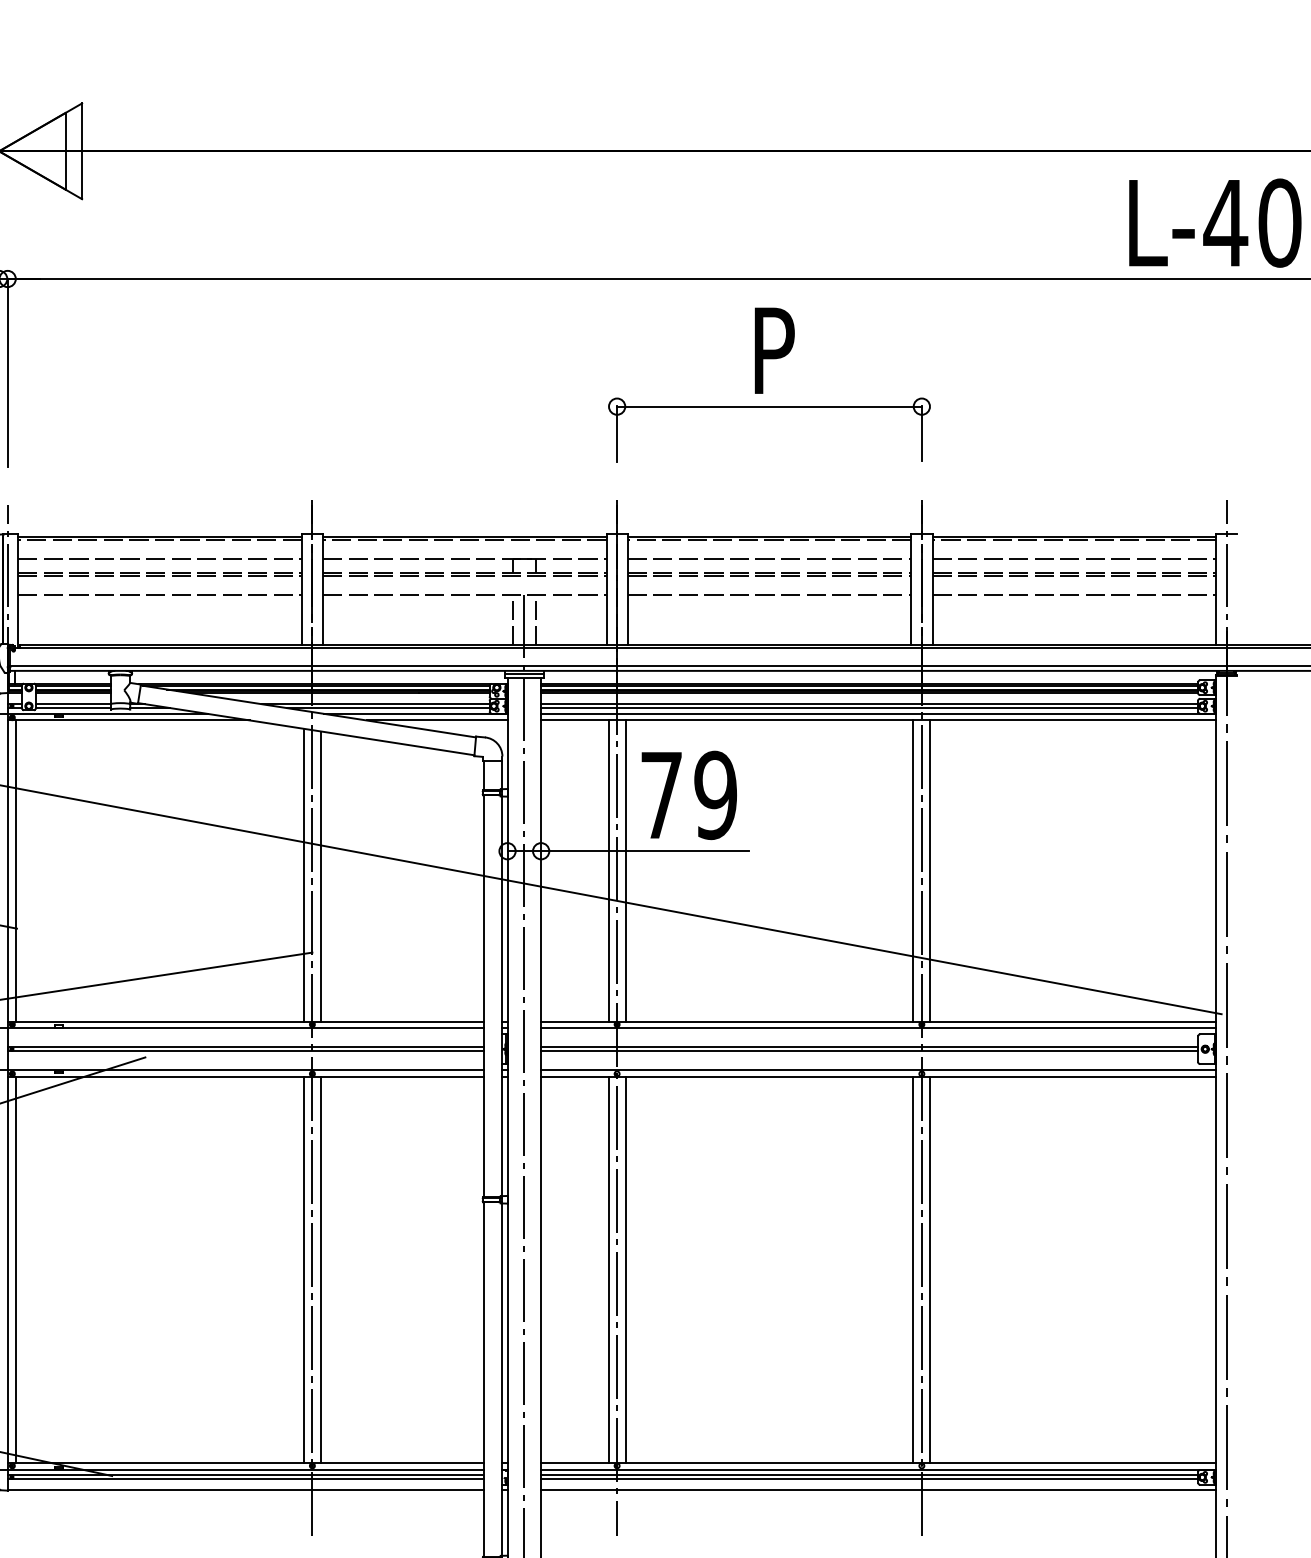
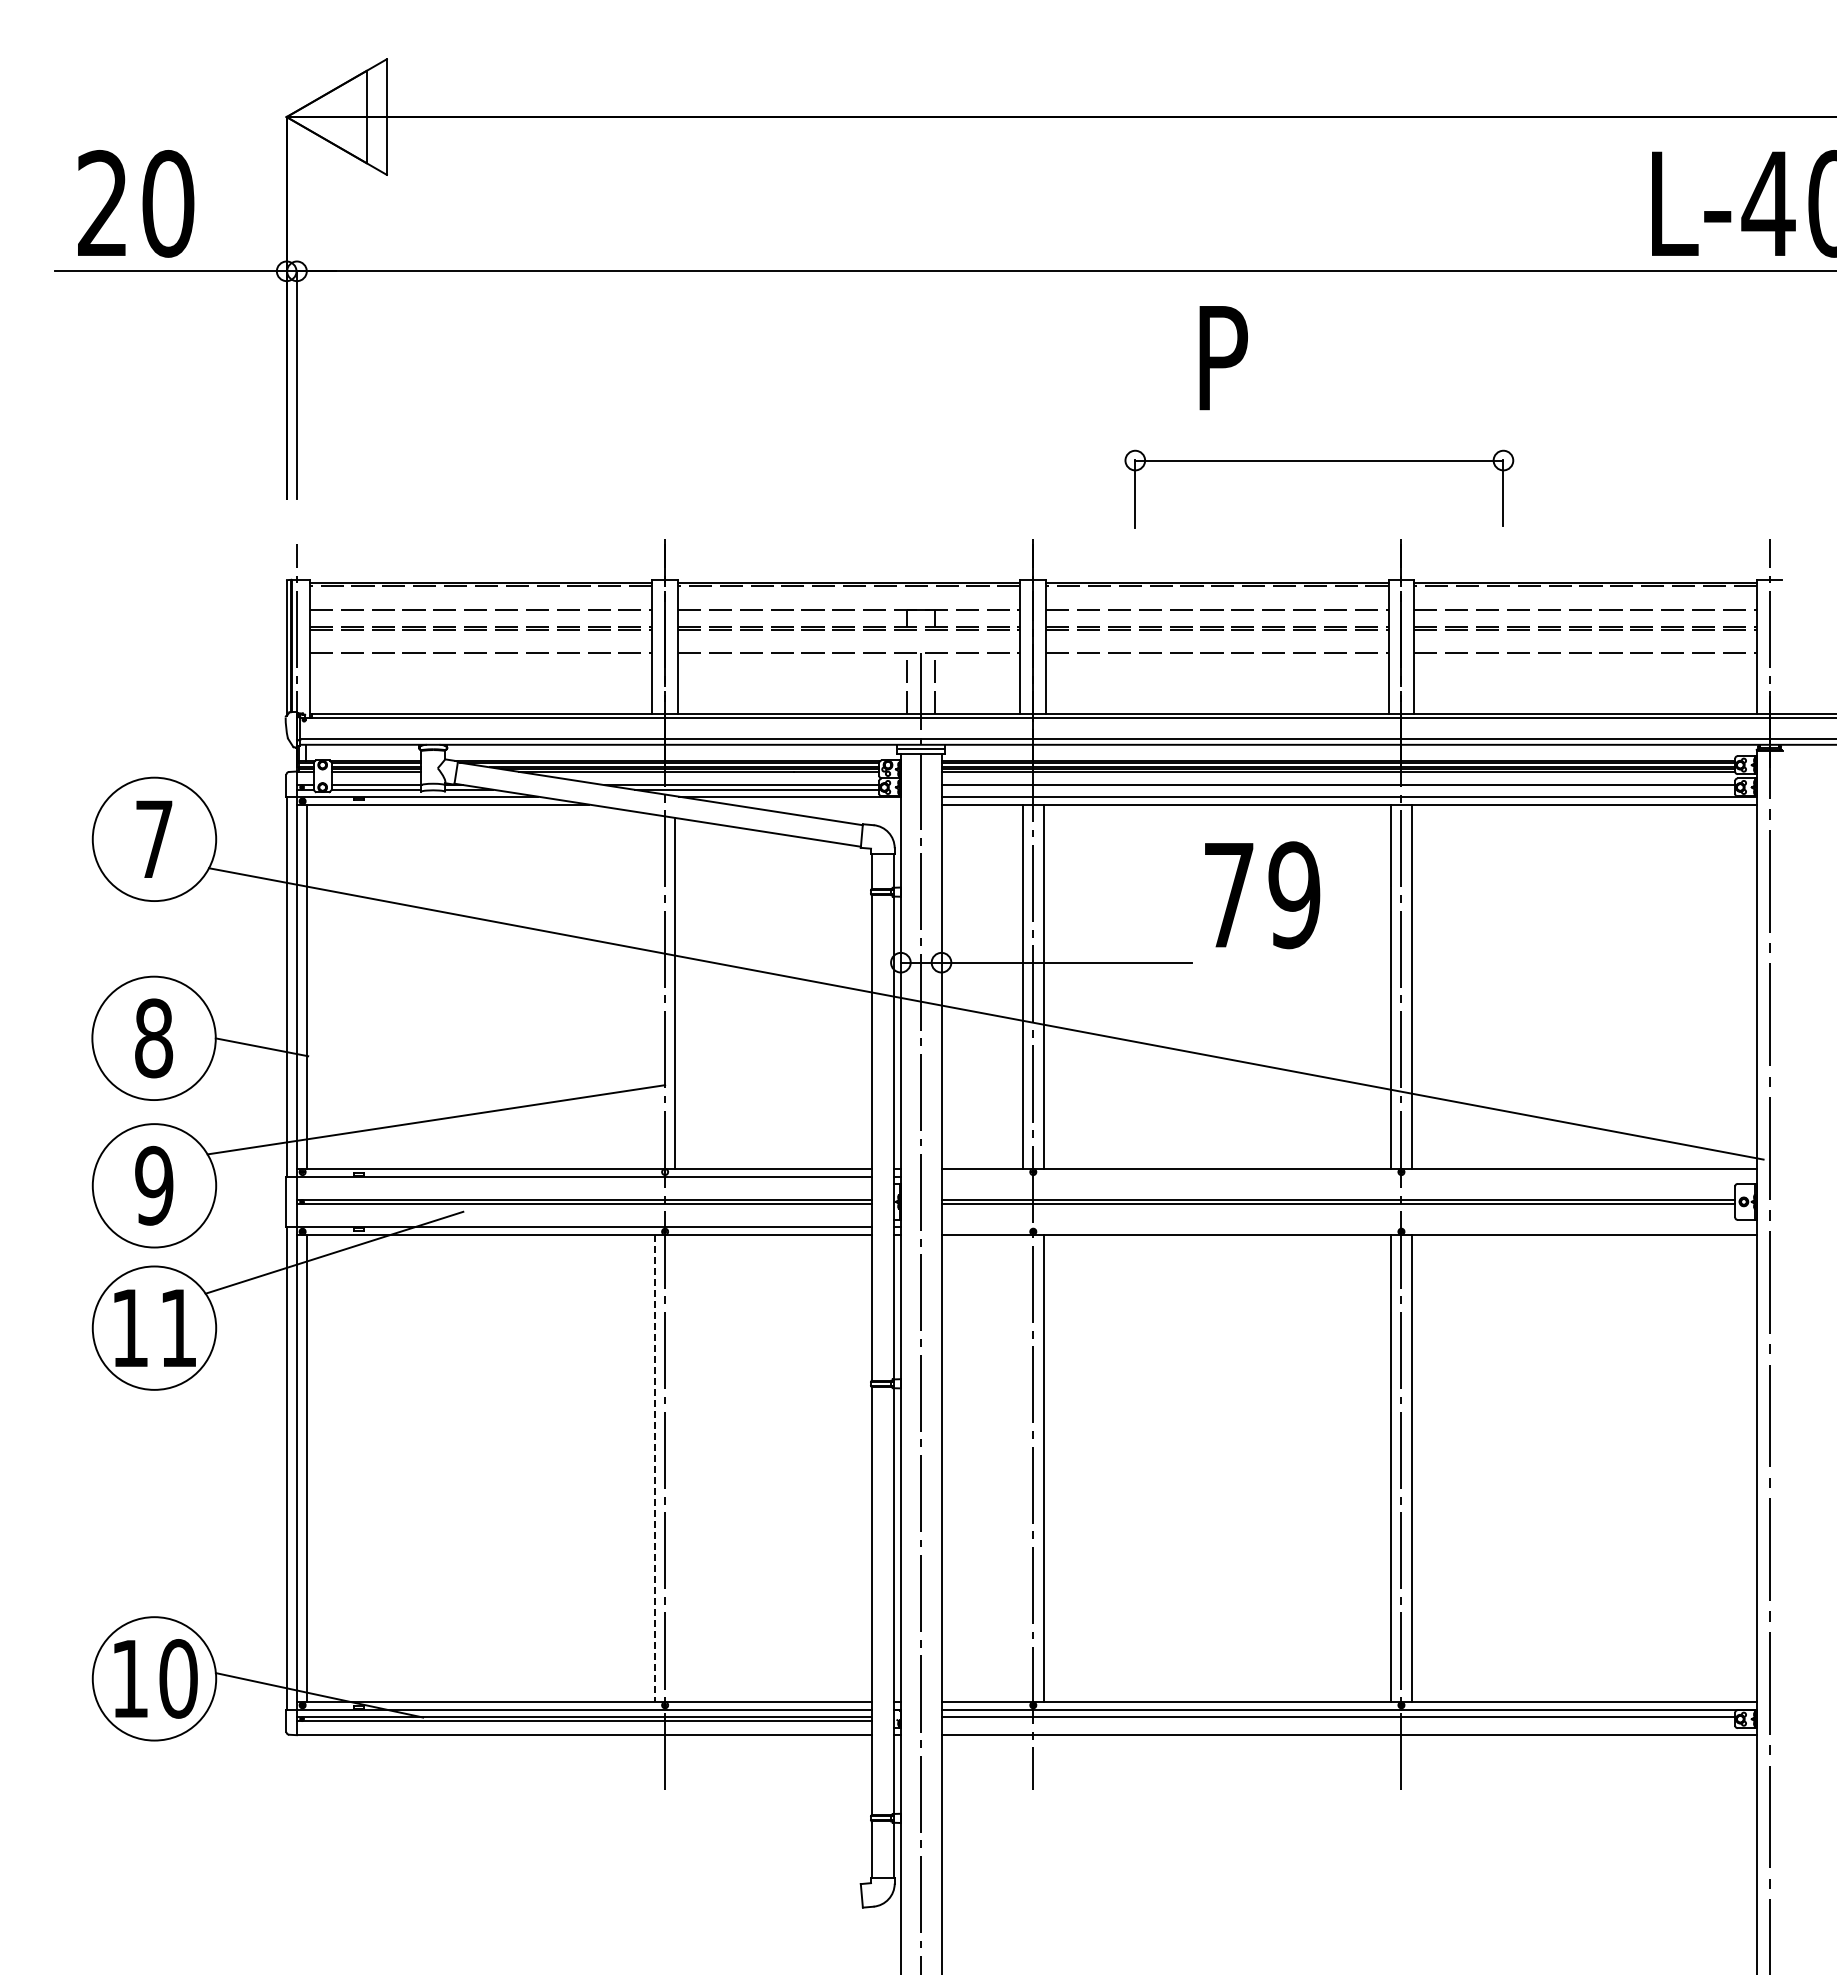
part: (769, 407) -> (1319, 461), moved
line: (869, 707) -> (1338, 789), removed
line: (436, 720) -> (815, 804), removed
text: (689, 795) -> (1262, 895), moved
line: (303, 875) -> (654, 991), removed
line: (878, 1028) -> (1348, 1176), removed
line: (878, 1070) -> (1348, 1227), removed
line: (320, 1269) -> (675, 1468), removed
line: (609, 1269) -> (1023, 1468), removed
line: (303, 1270) -> (654, 1469), solid -> dashed
line: (869, 1479) -> (1338, 1721), removed

